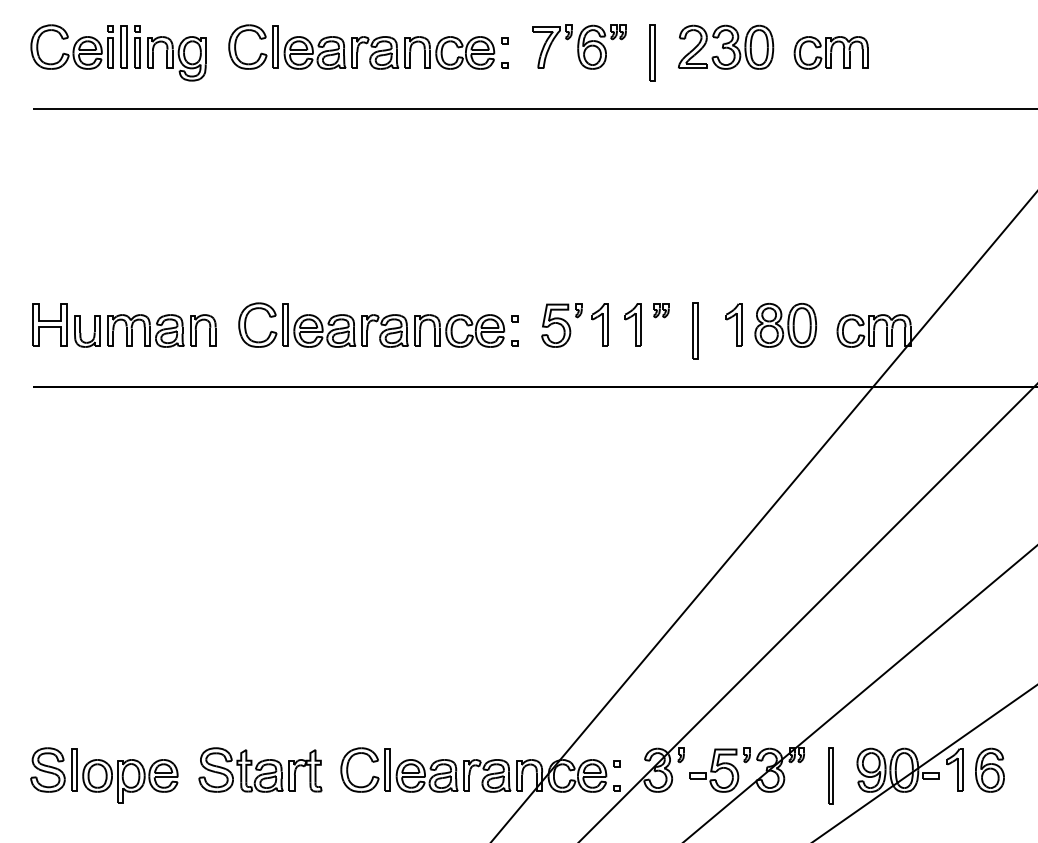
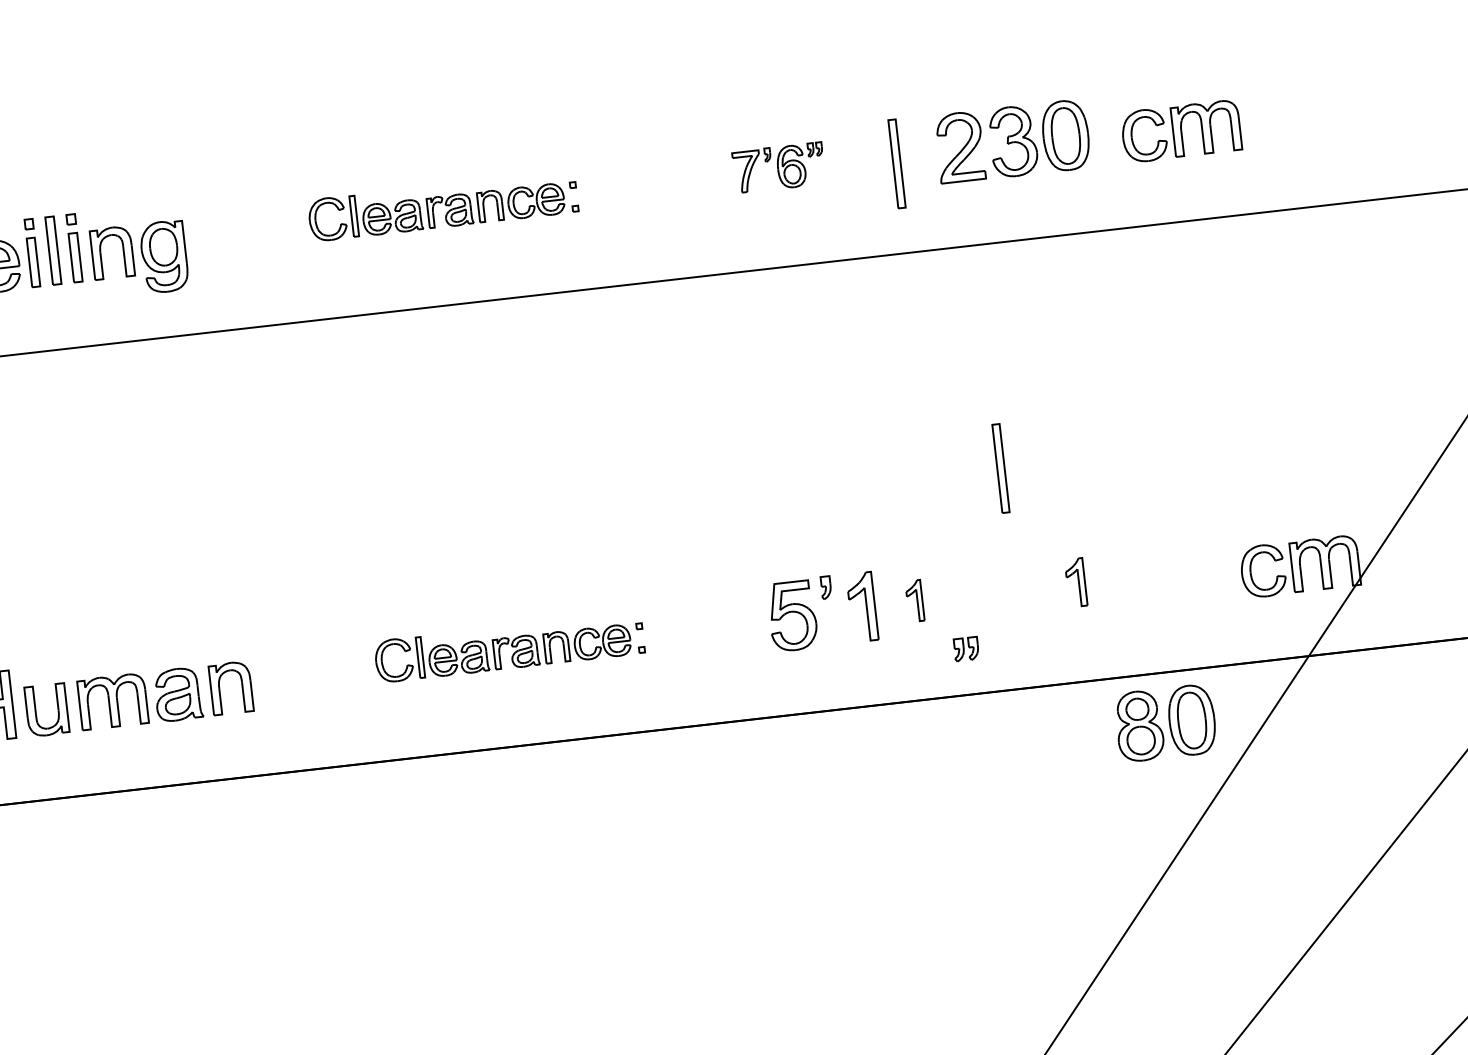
part: (368, 46) -> (442, 205), size x0.6
part: (579, 46) -> (779, 166), size x0.6
part: (661, 310) -> (966, 649), moved
part: (378, 324) -> (509, 646), size x0.6
part: (632, 324) -> (914, 600), size x0.6
part: (733, 324) -> (1075, 581), size x0.7
part: (785, 325) -> (1165, 723), moved
part: (695, 330) -> (1000, 467), moved

